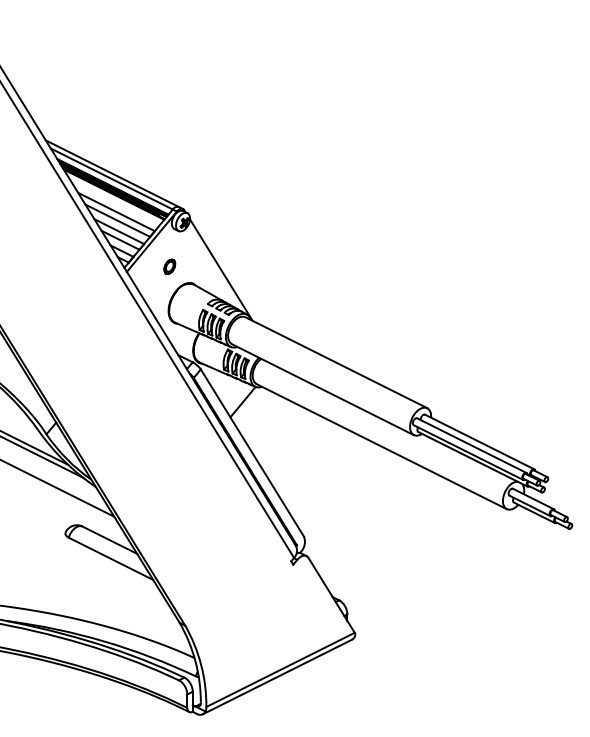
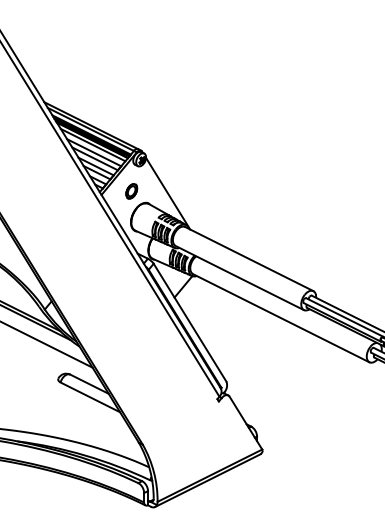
line: (114, 201) -> (92, 145), added
part: (169, 266) -> (131, 191), size x1.43

